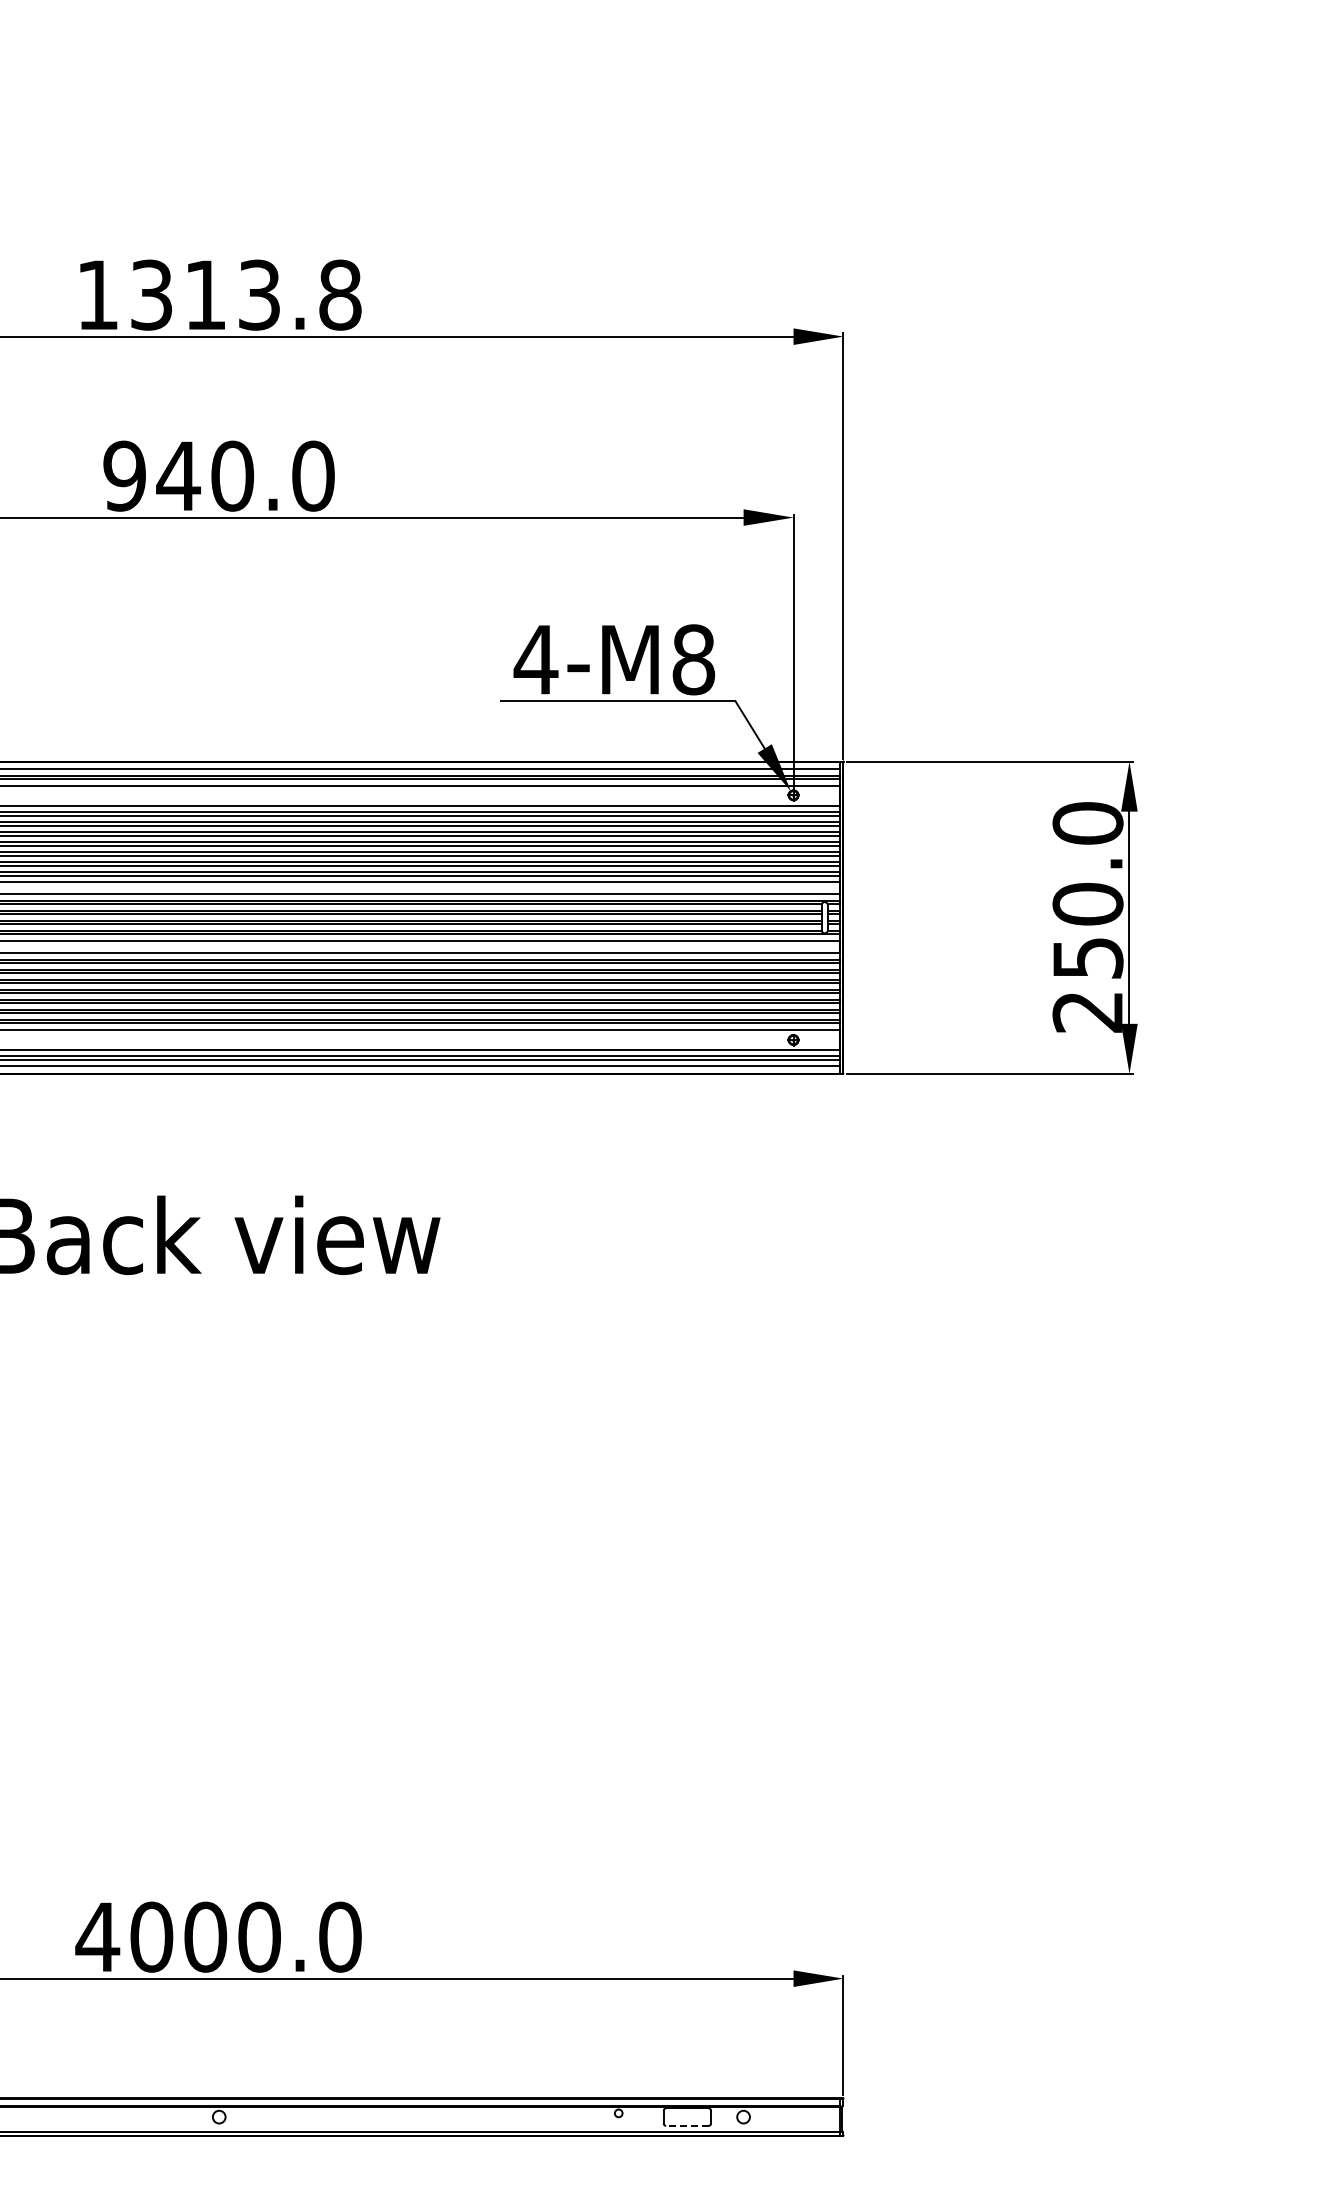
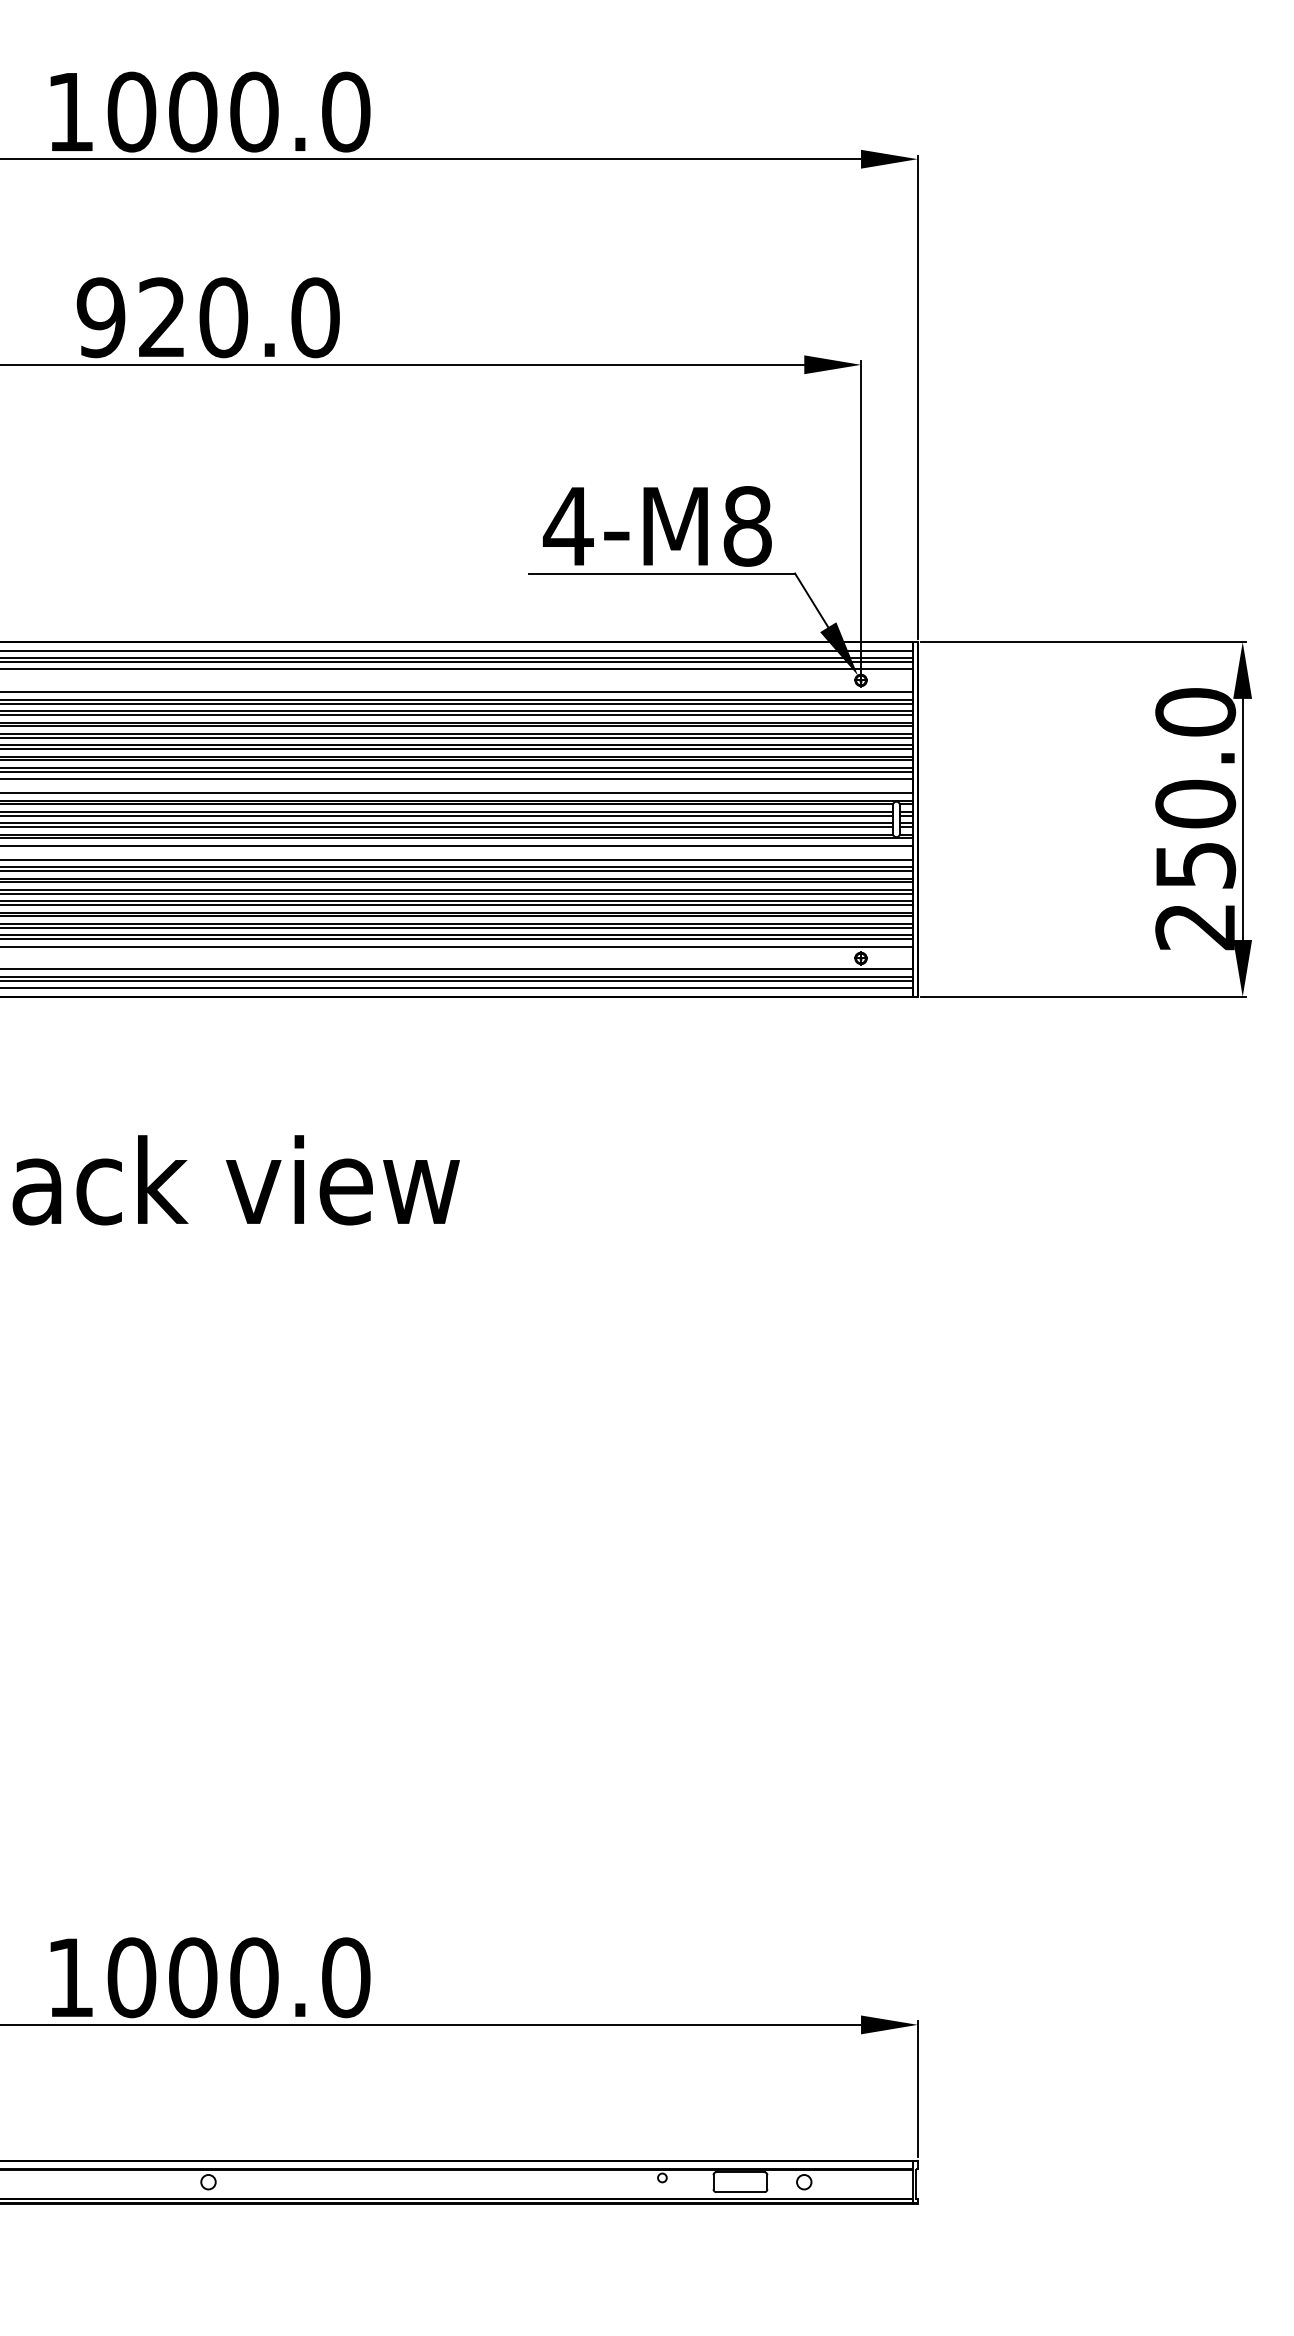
text: (245, 294) -> (238, 111), 1313.8 -> 1000.0
text: (178, 475) -> (162, 316), 940.0 -> 920.0
text: (97, 1936) -> (70, 1976), 4000.0 -> 1000.0
line: (686, 2125) -> (739, 2191), dashed -> solid

